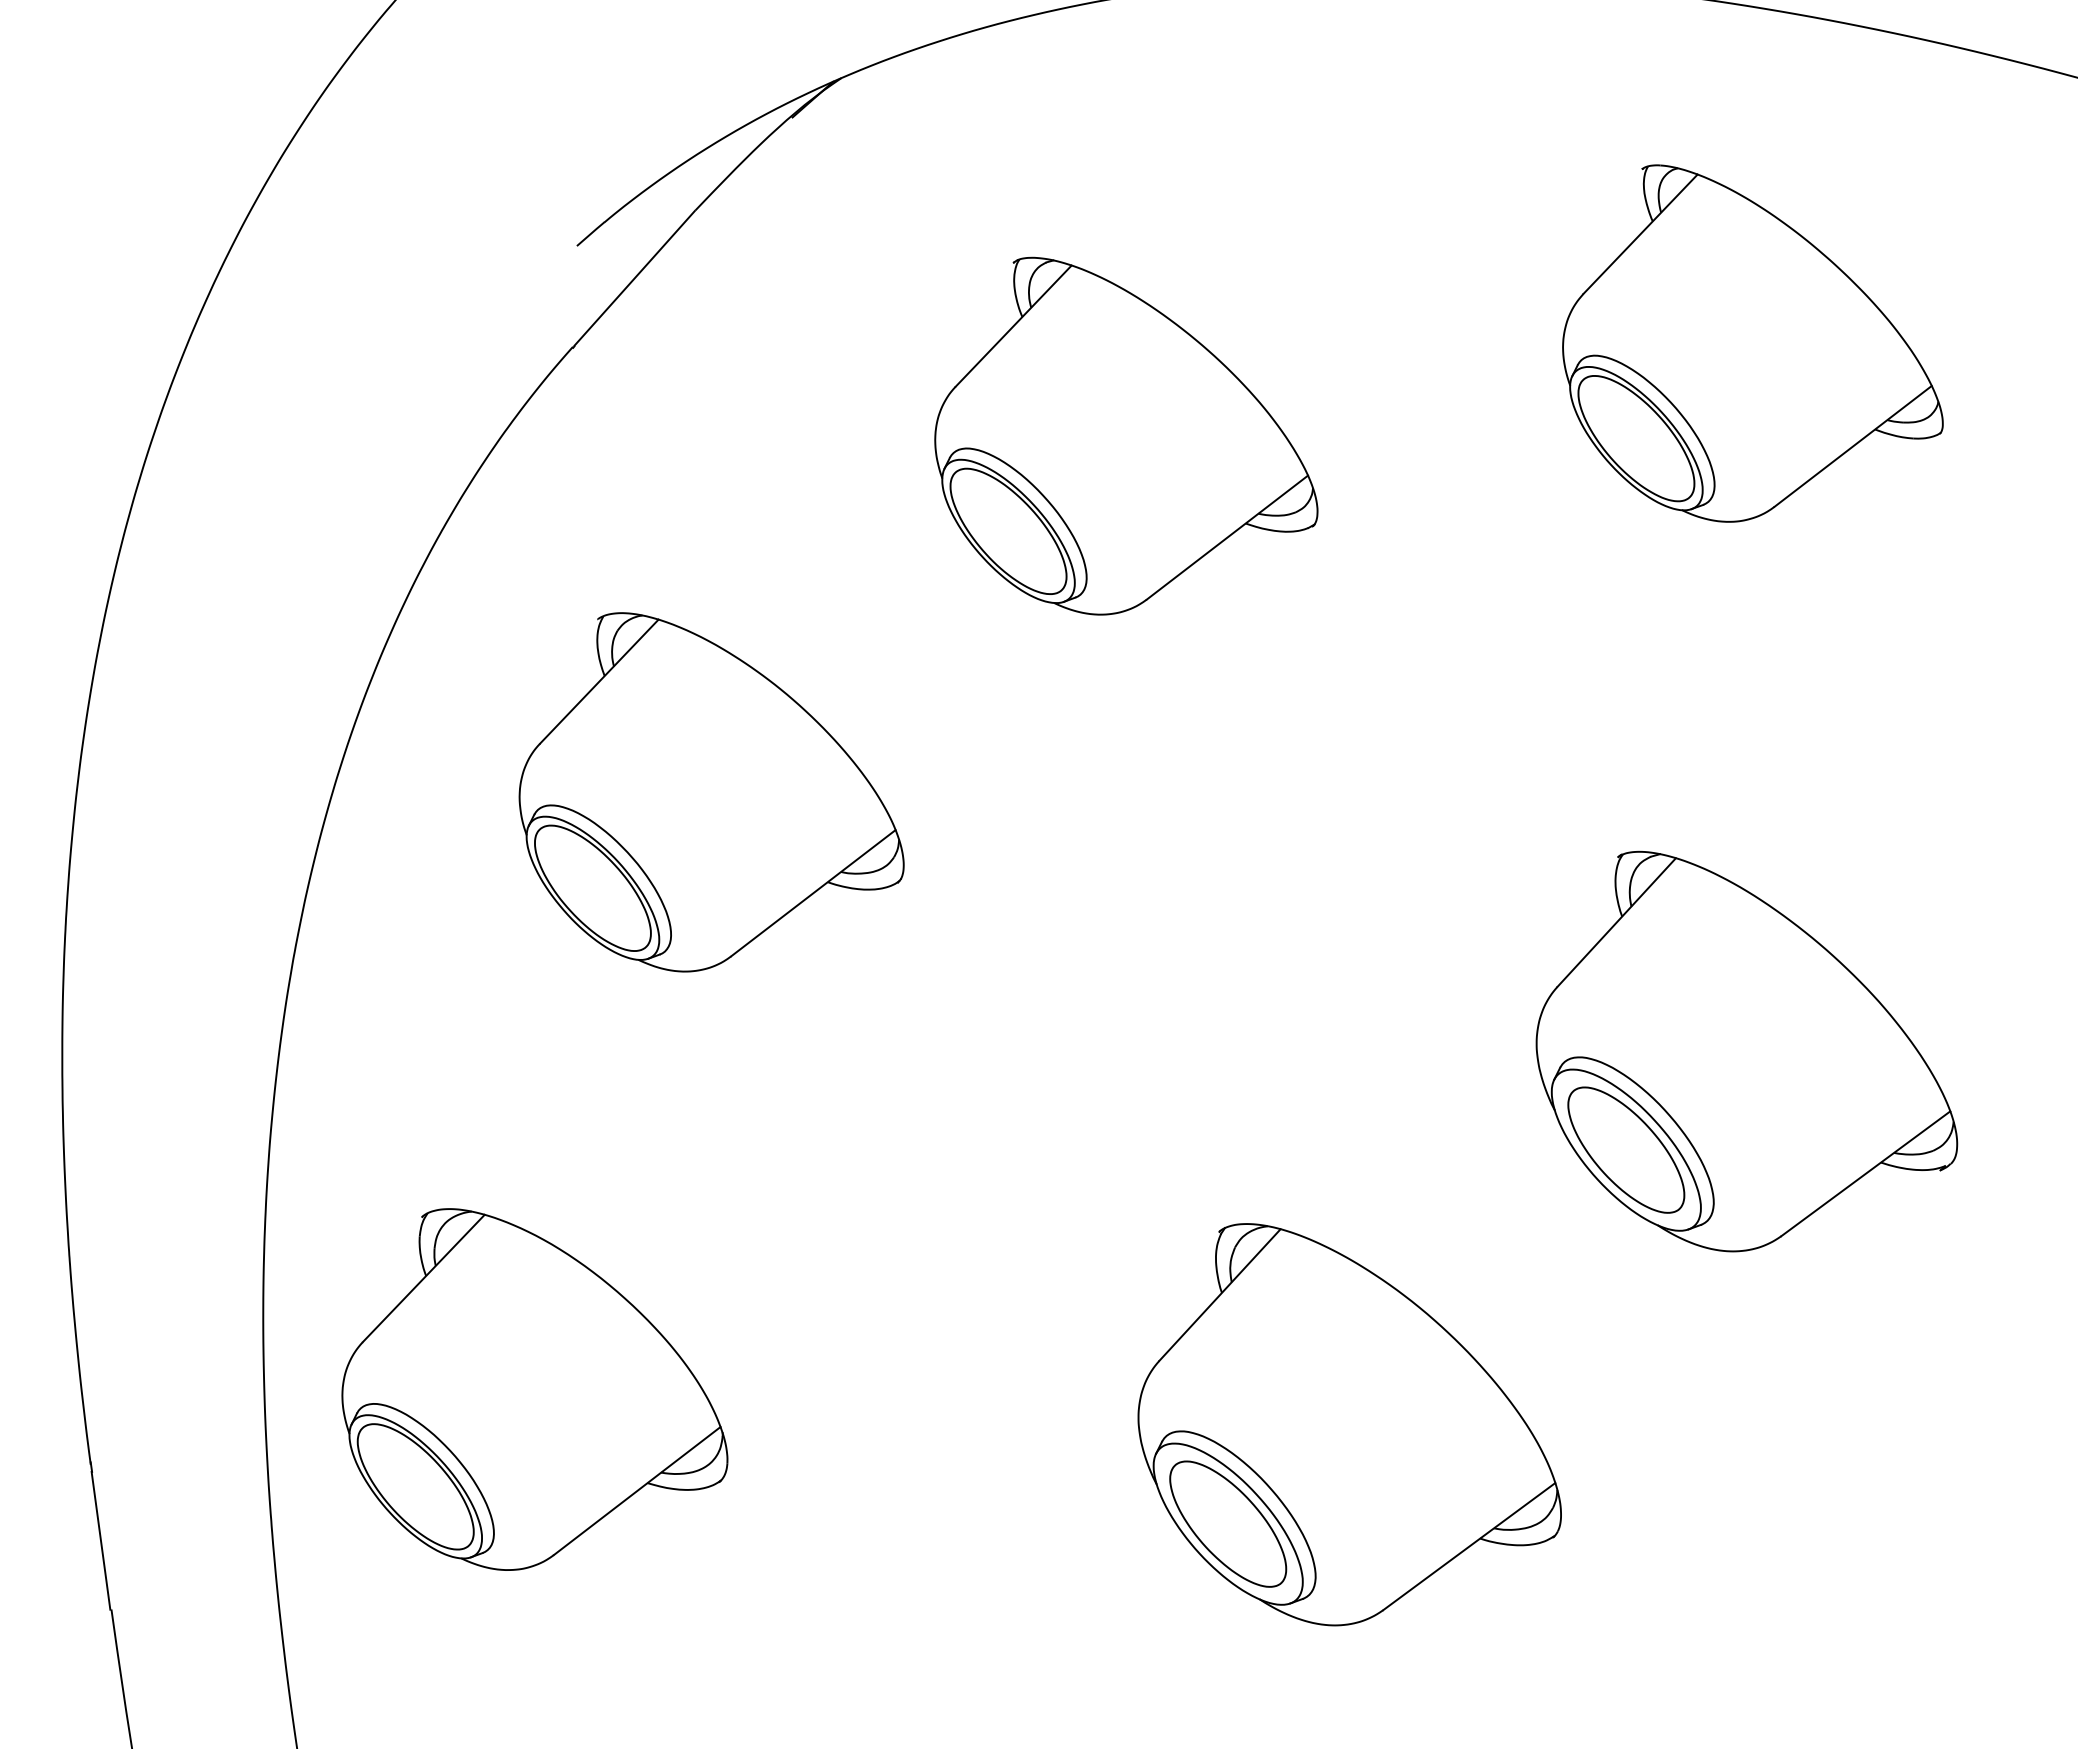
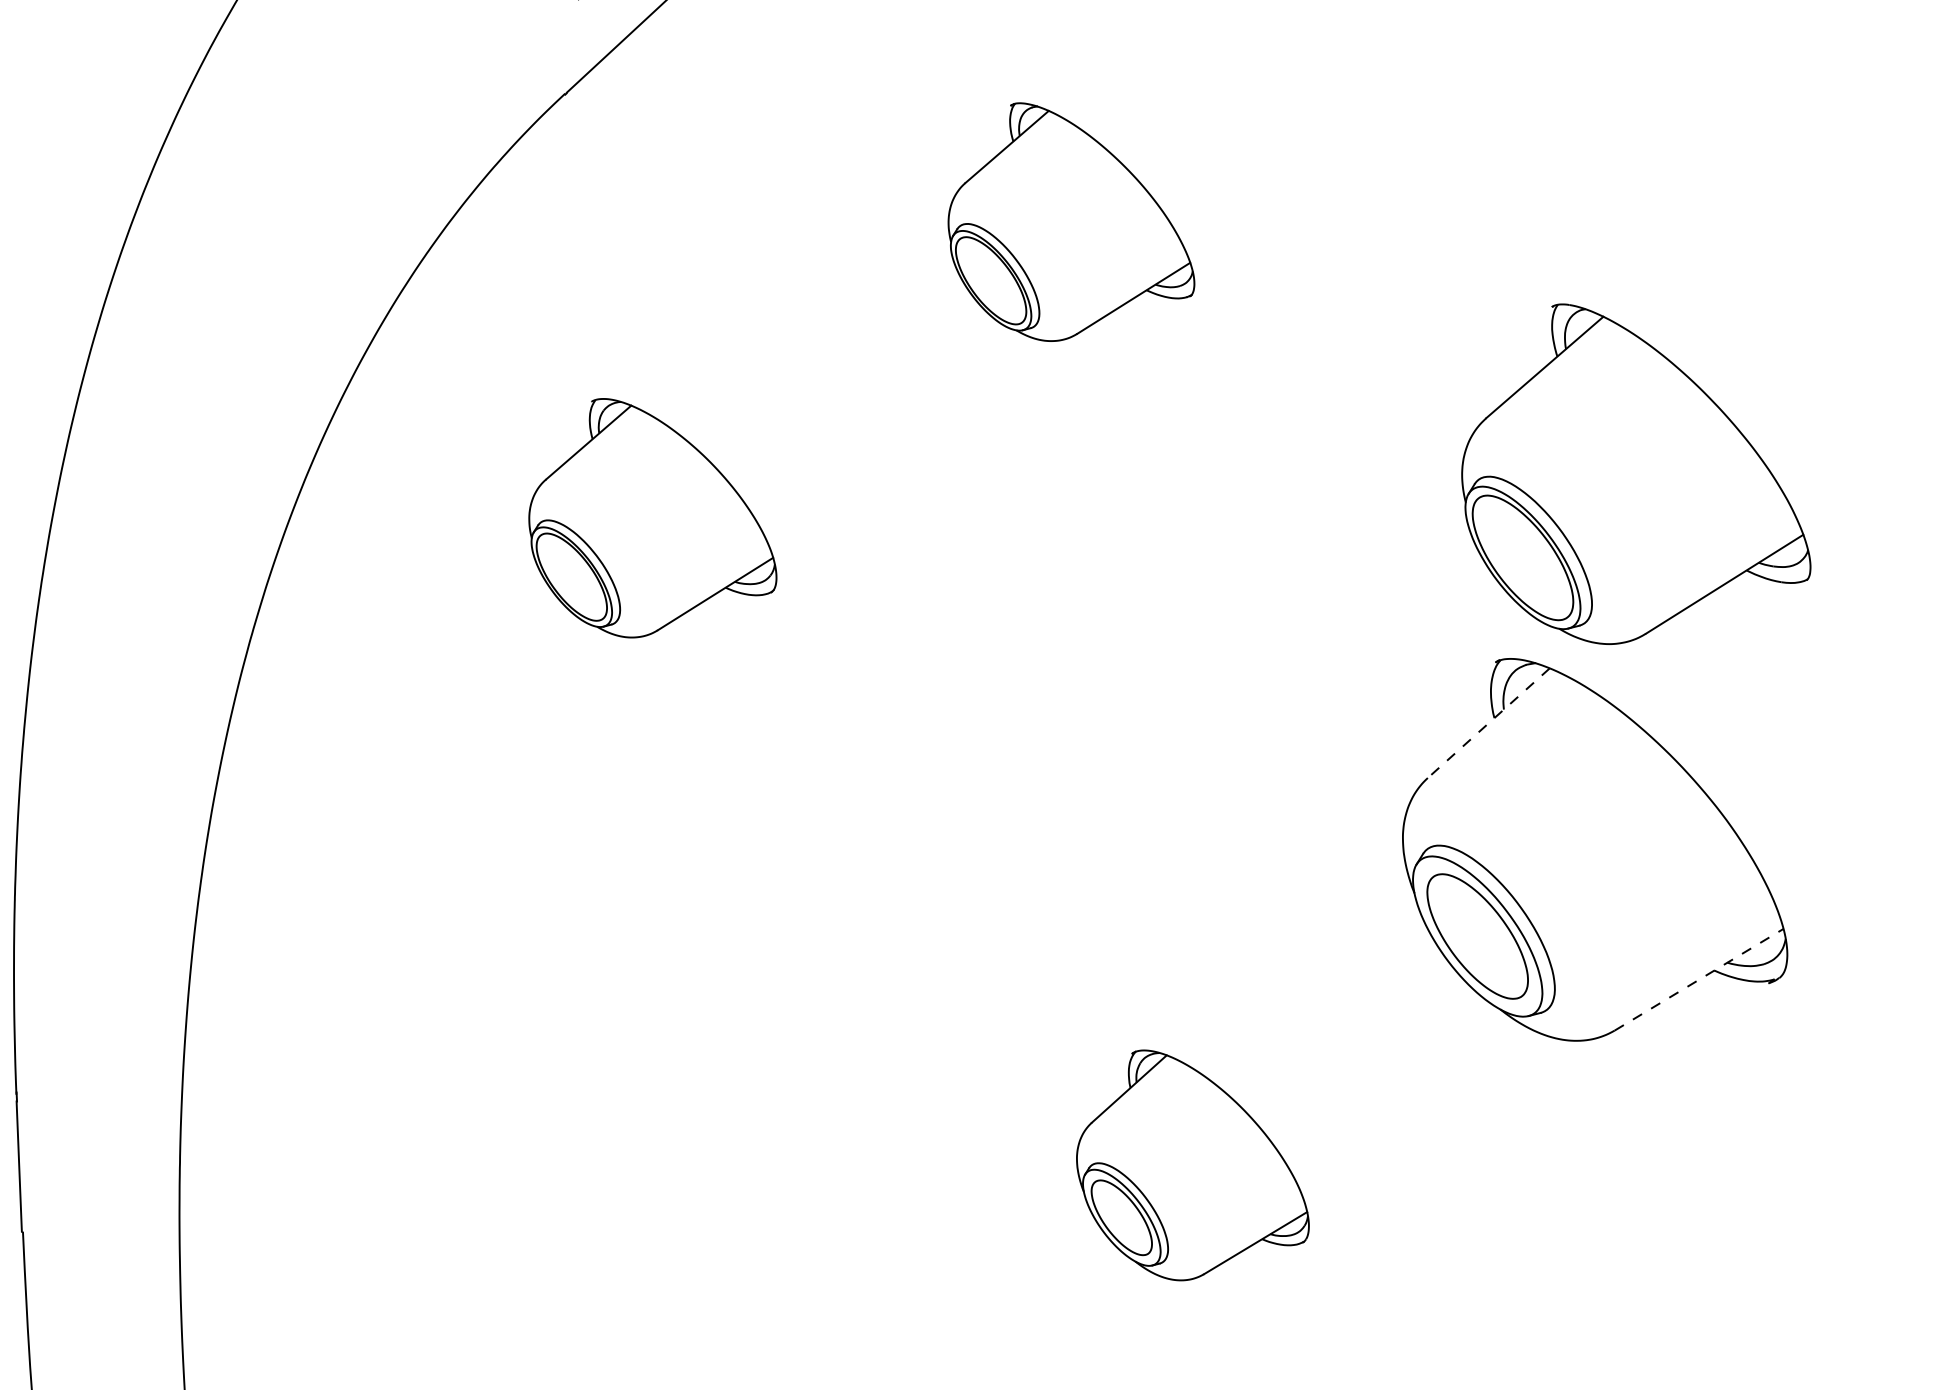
part: (1752, 343) -> (1639, 479), moved
part: (1126, 435) -> (1074, 225), size x0.7
part: (711, 792) -> (655, 521), size x0.7
line: (1616, 922) -> (1488, 723), solid -> dashed
line: (1866, 1173) -> (1699, 979), solid -> dashed
part: (534, 1389) -> (437, 1063), removed
part: (1349, 1424) -> (1195, 1168), size x0.6

